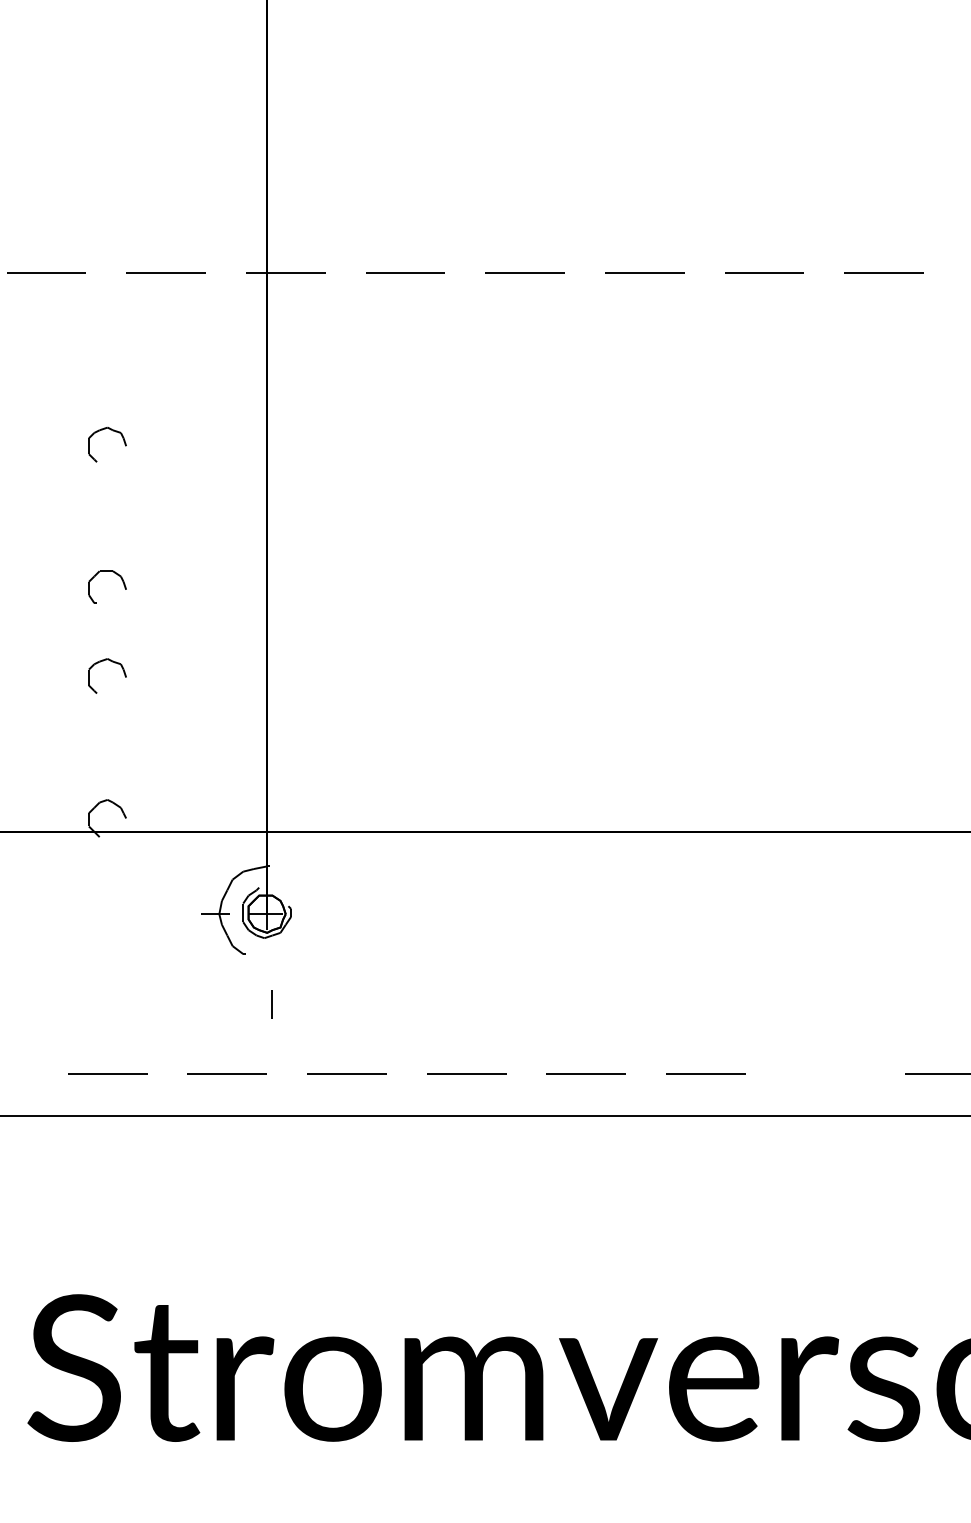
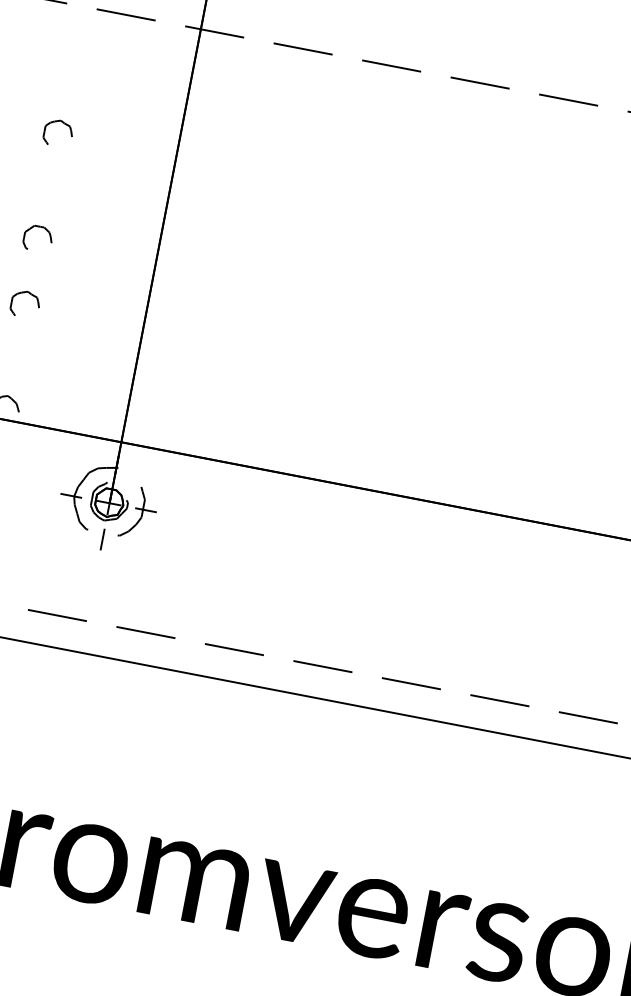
part: (308, 919) -> (139, 513), added
line: (271, 1004) -> (102, 539), moved
line: (825, 1073) -> (499, 700), added

